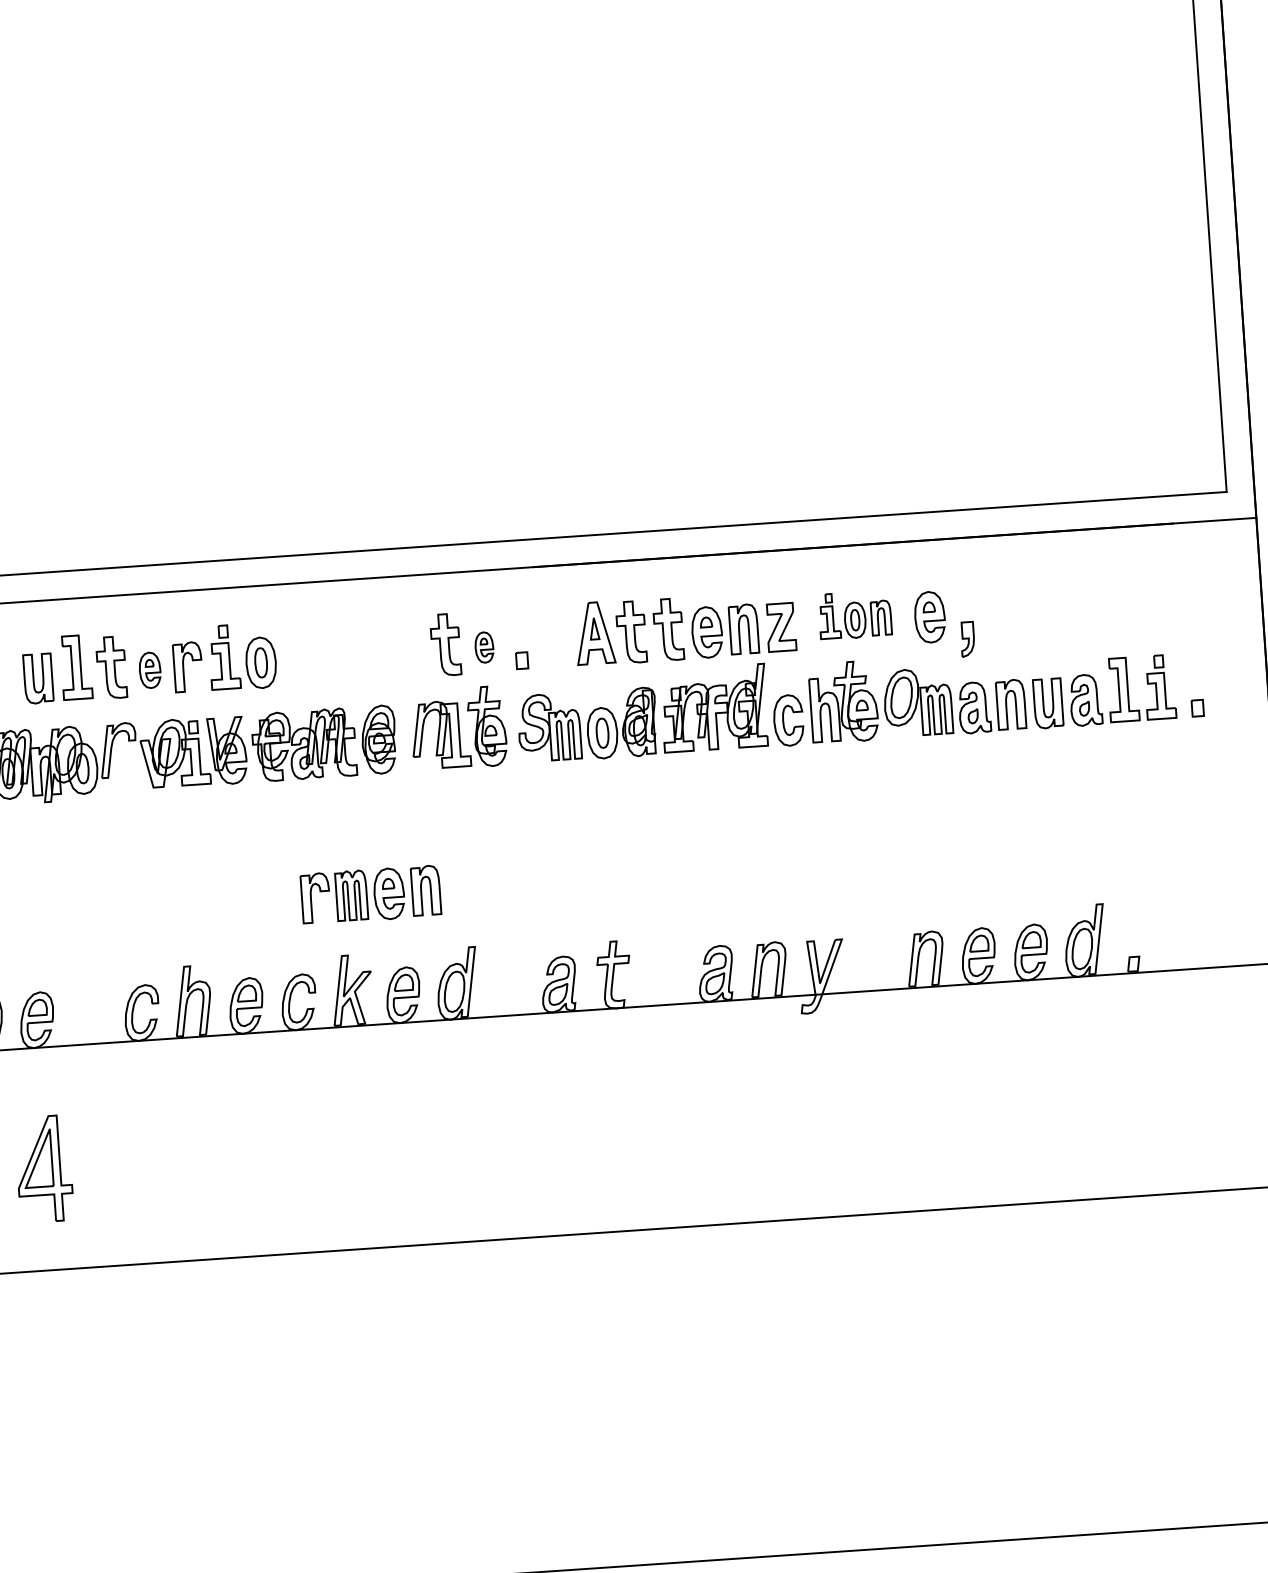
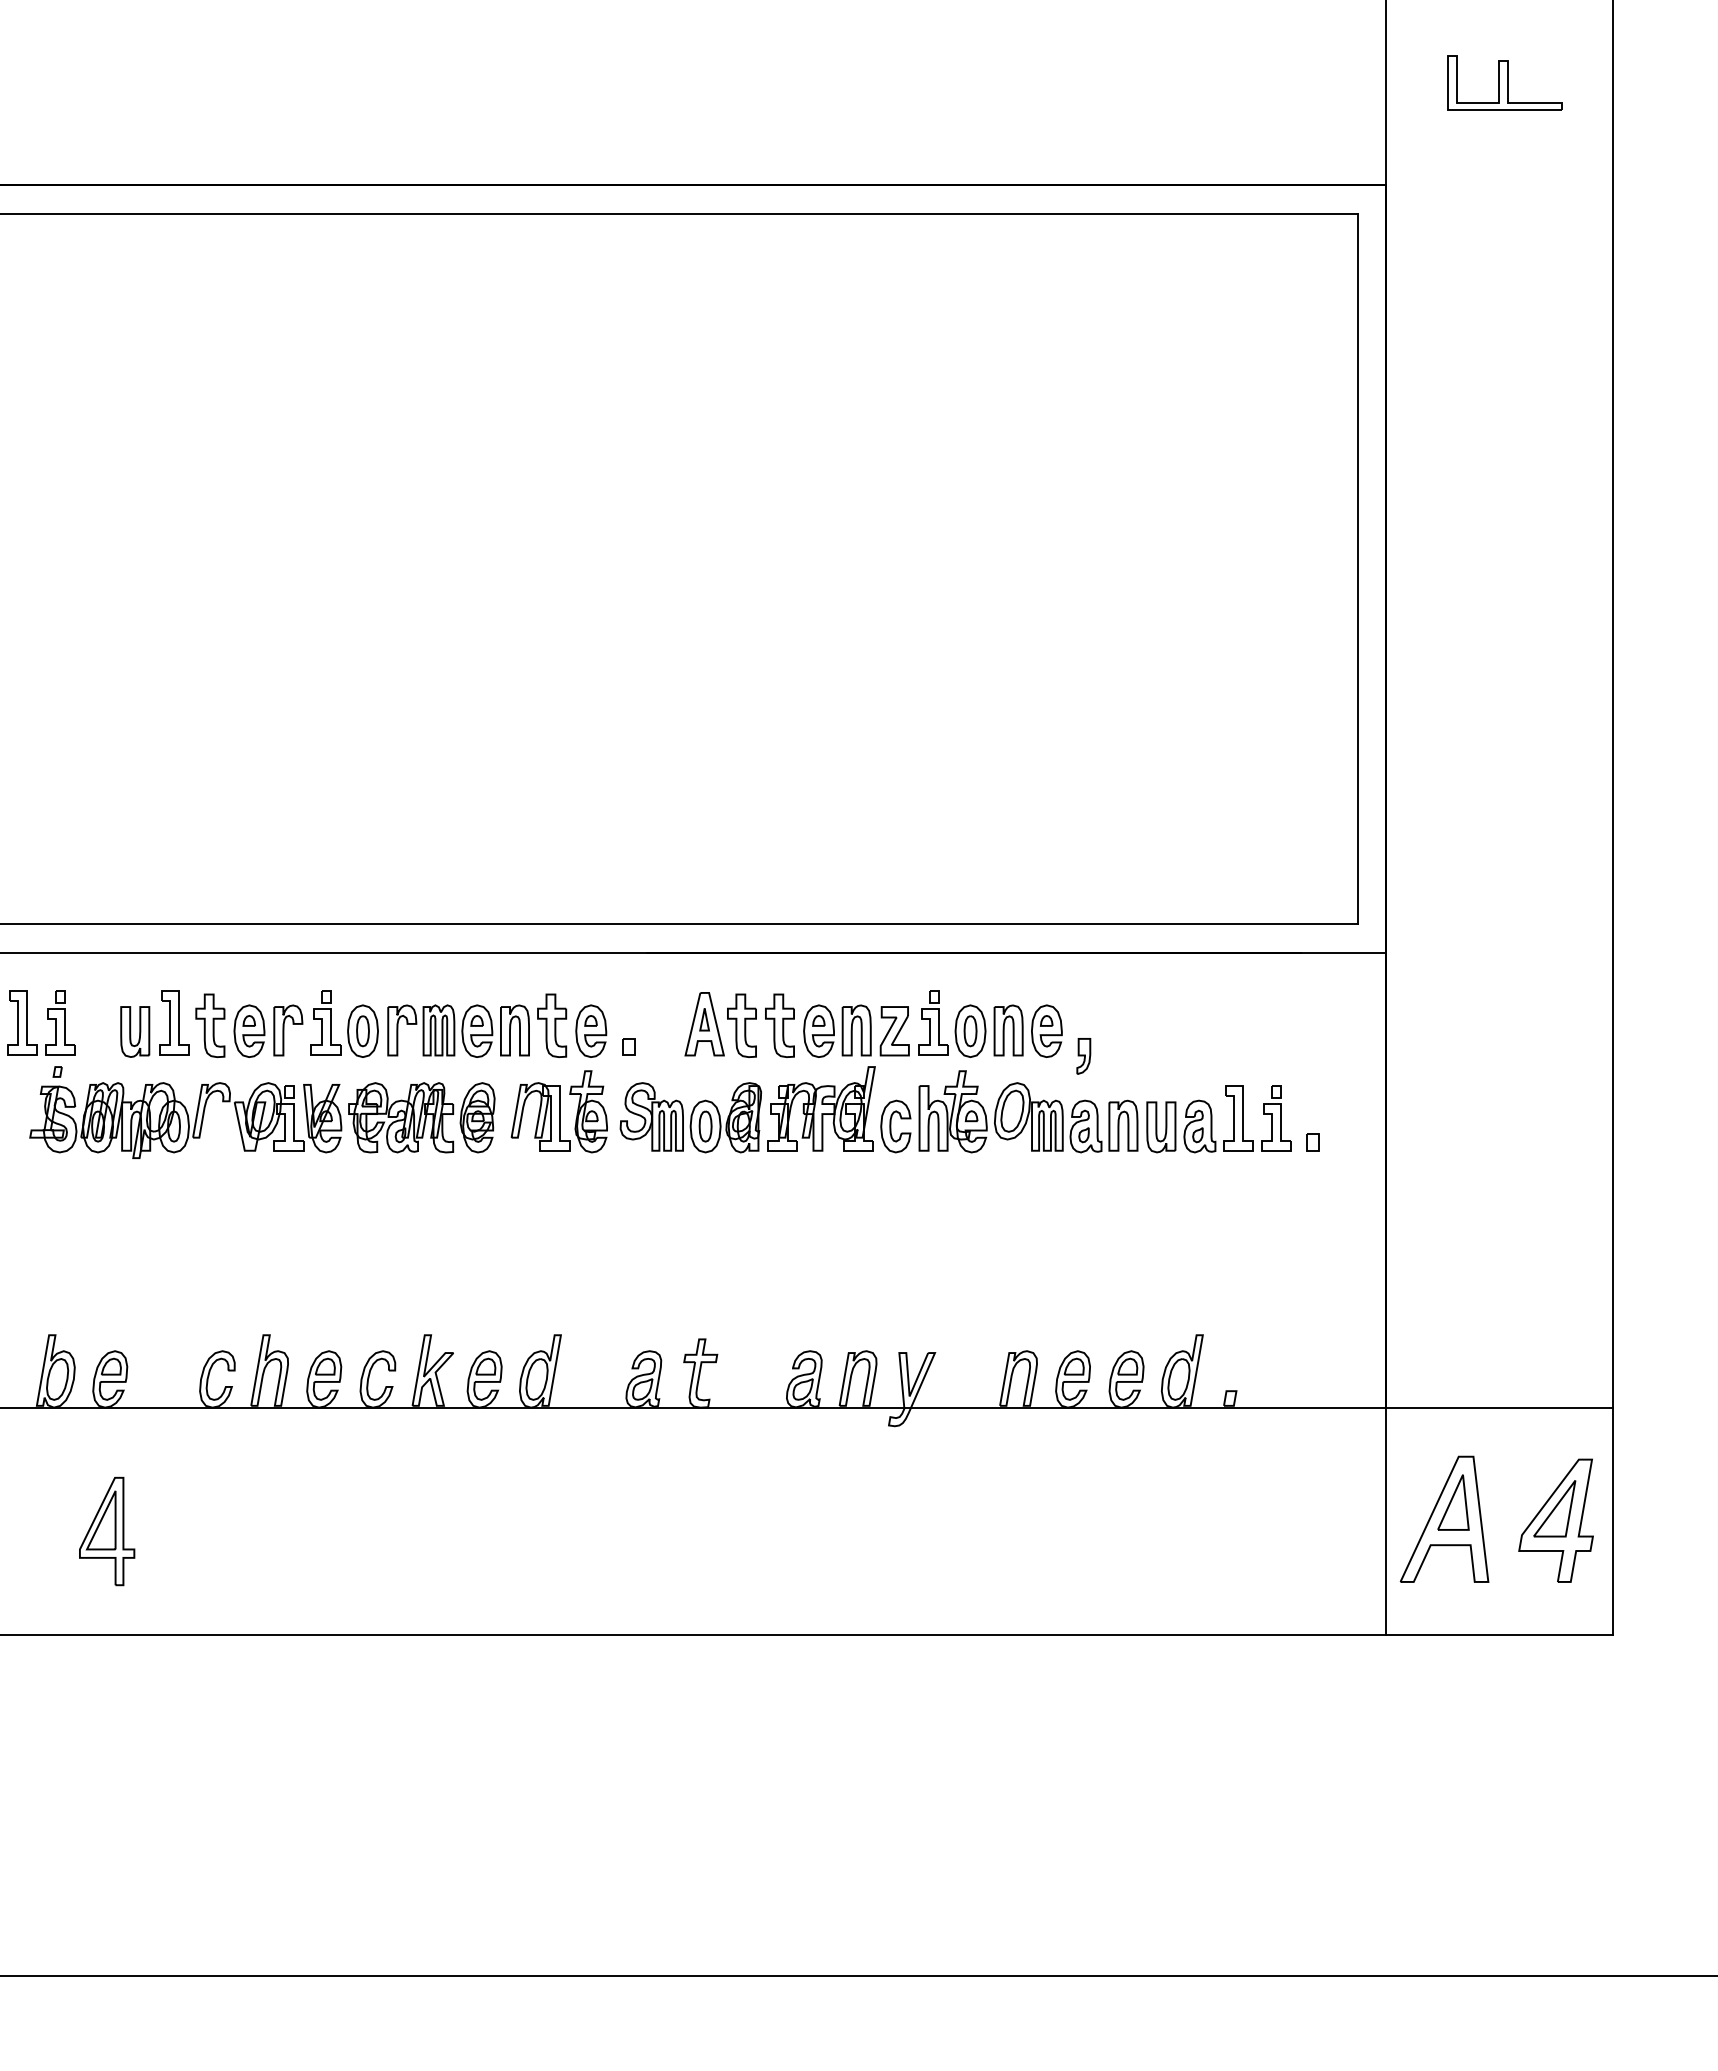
part: (854, 614) -> (970, 1023), size x1.43
part: (484, 646) -> (591, 1030), size x1.67
part: (150, 669) -> (249, 1030), size x1.43
part: (370, 894) -> (458, 1030), moved

